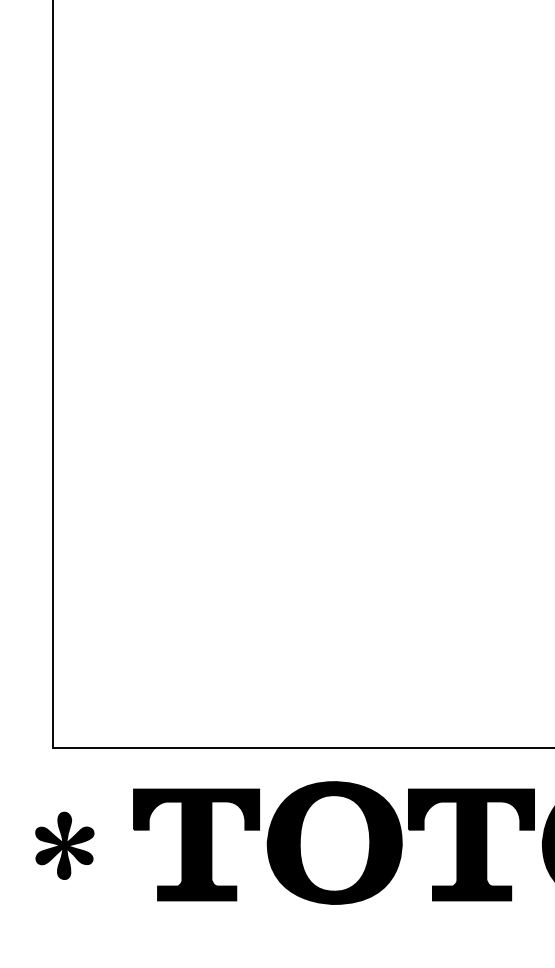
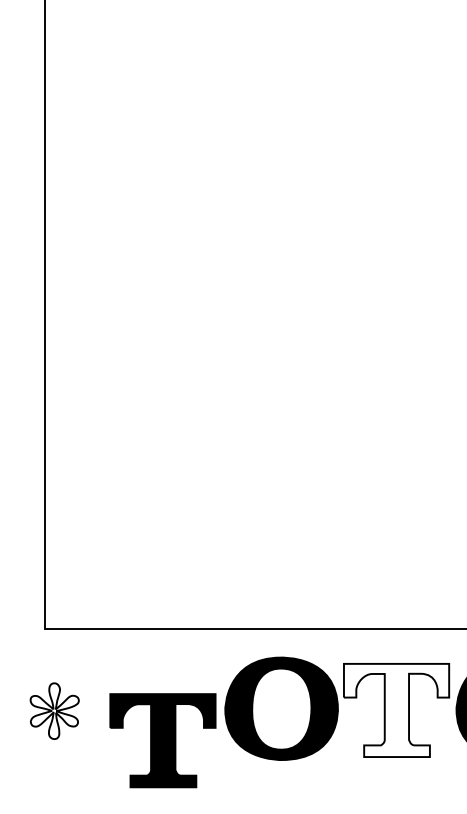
part: (196, 844) -> (162, 740), moved
fill: (471, 844) -> (396, 710), removed
fill: (64, 845) -> (54, 710), removed

